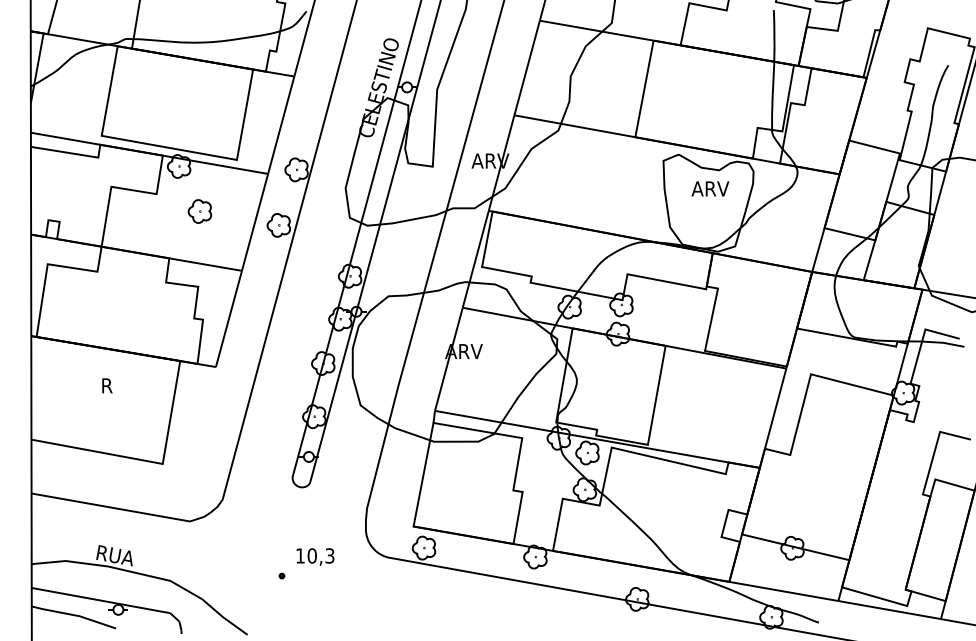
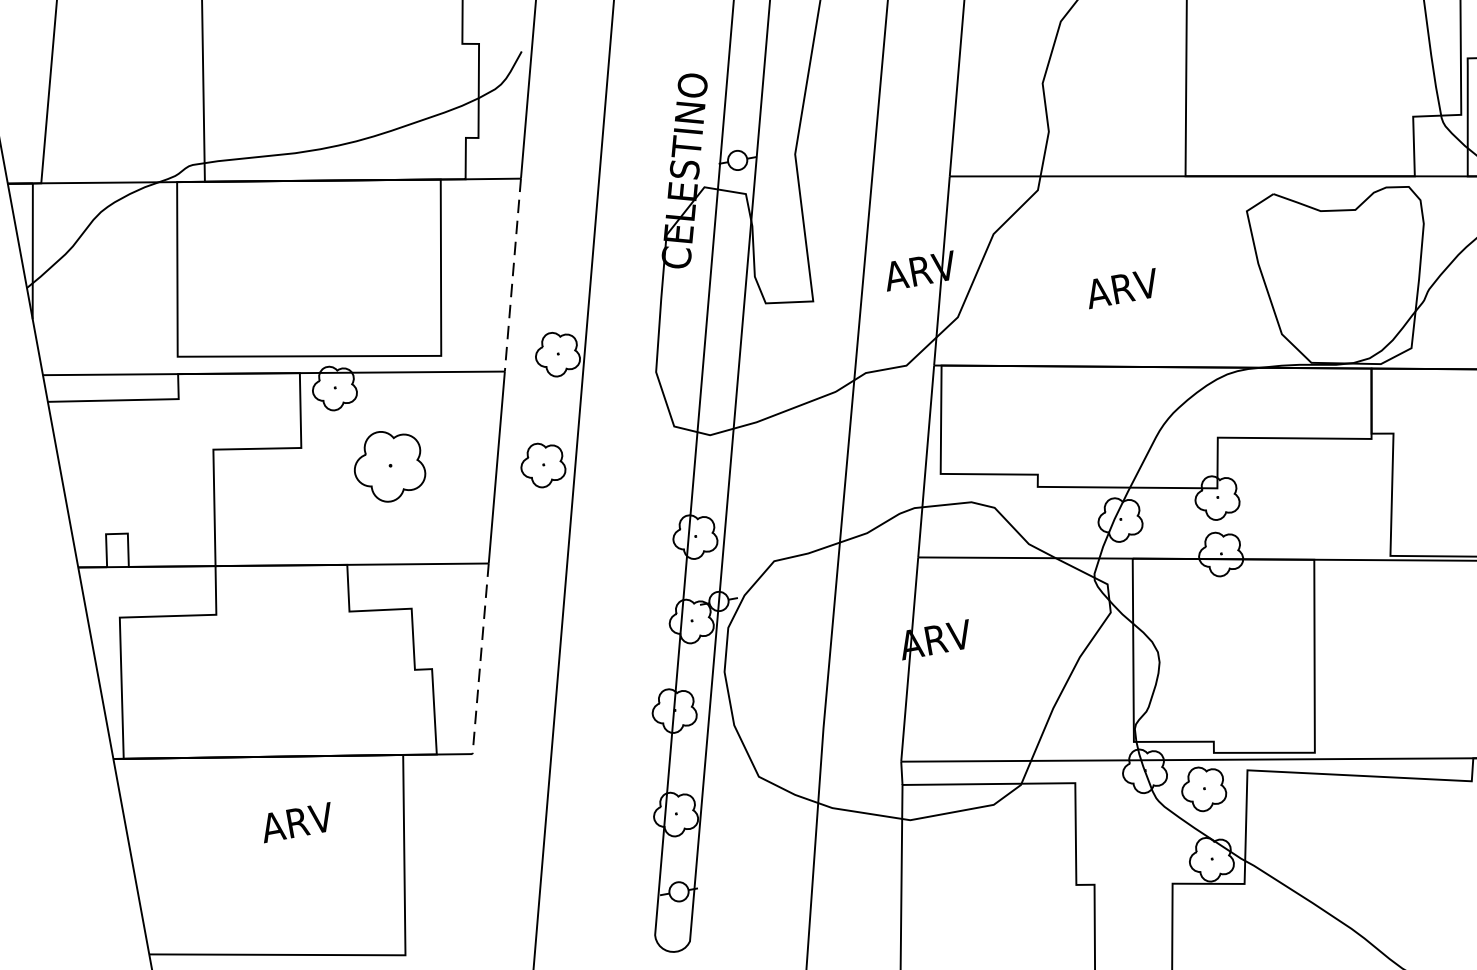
line: (281, 125) -> (513, 275), solid -> dashed
text: (710, 188) -> (1122, 287), moved
part: (199, 211) -> (388, 466), size x1.6
line: (228, 318) -> (479, 658), solid -> dashed
text: (119, 385) -> (296, 821), R -> ARV

